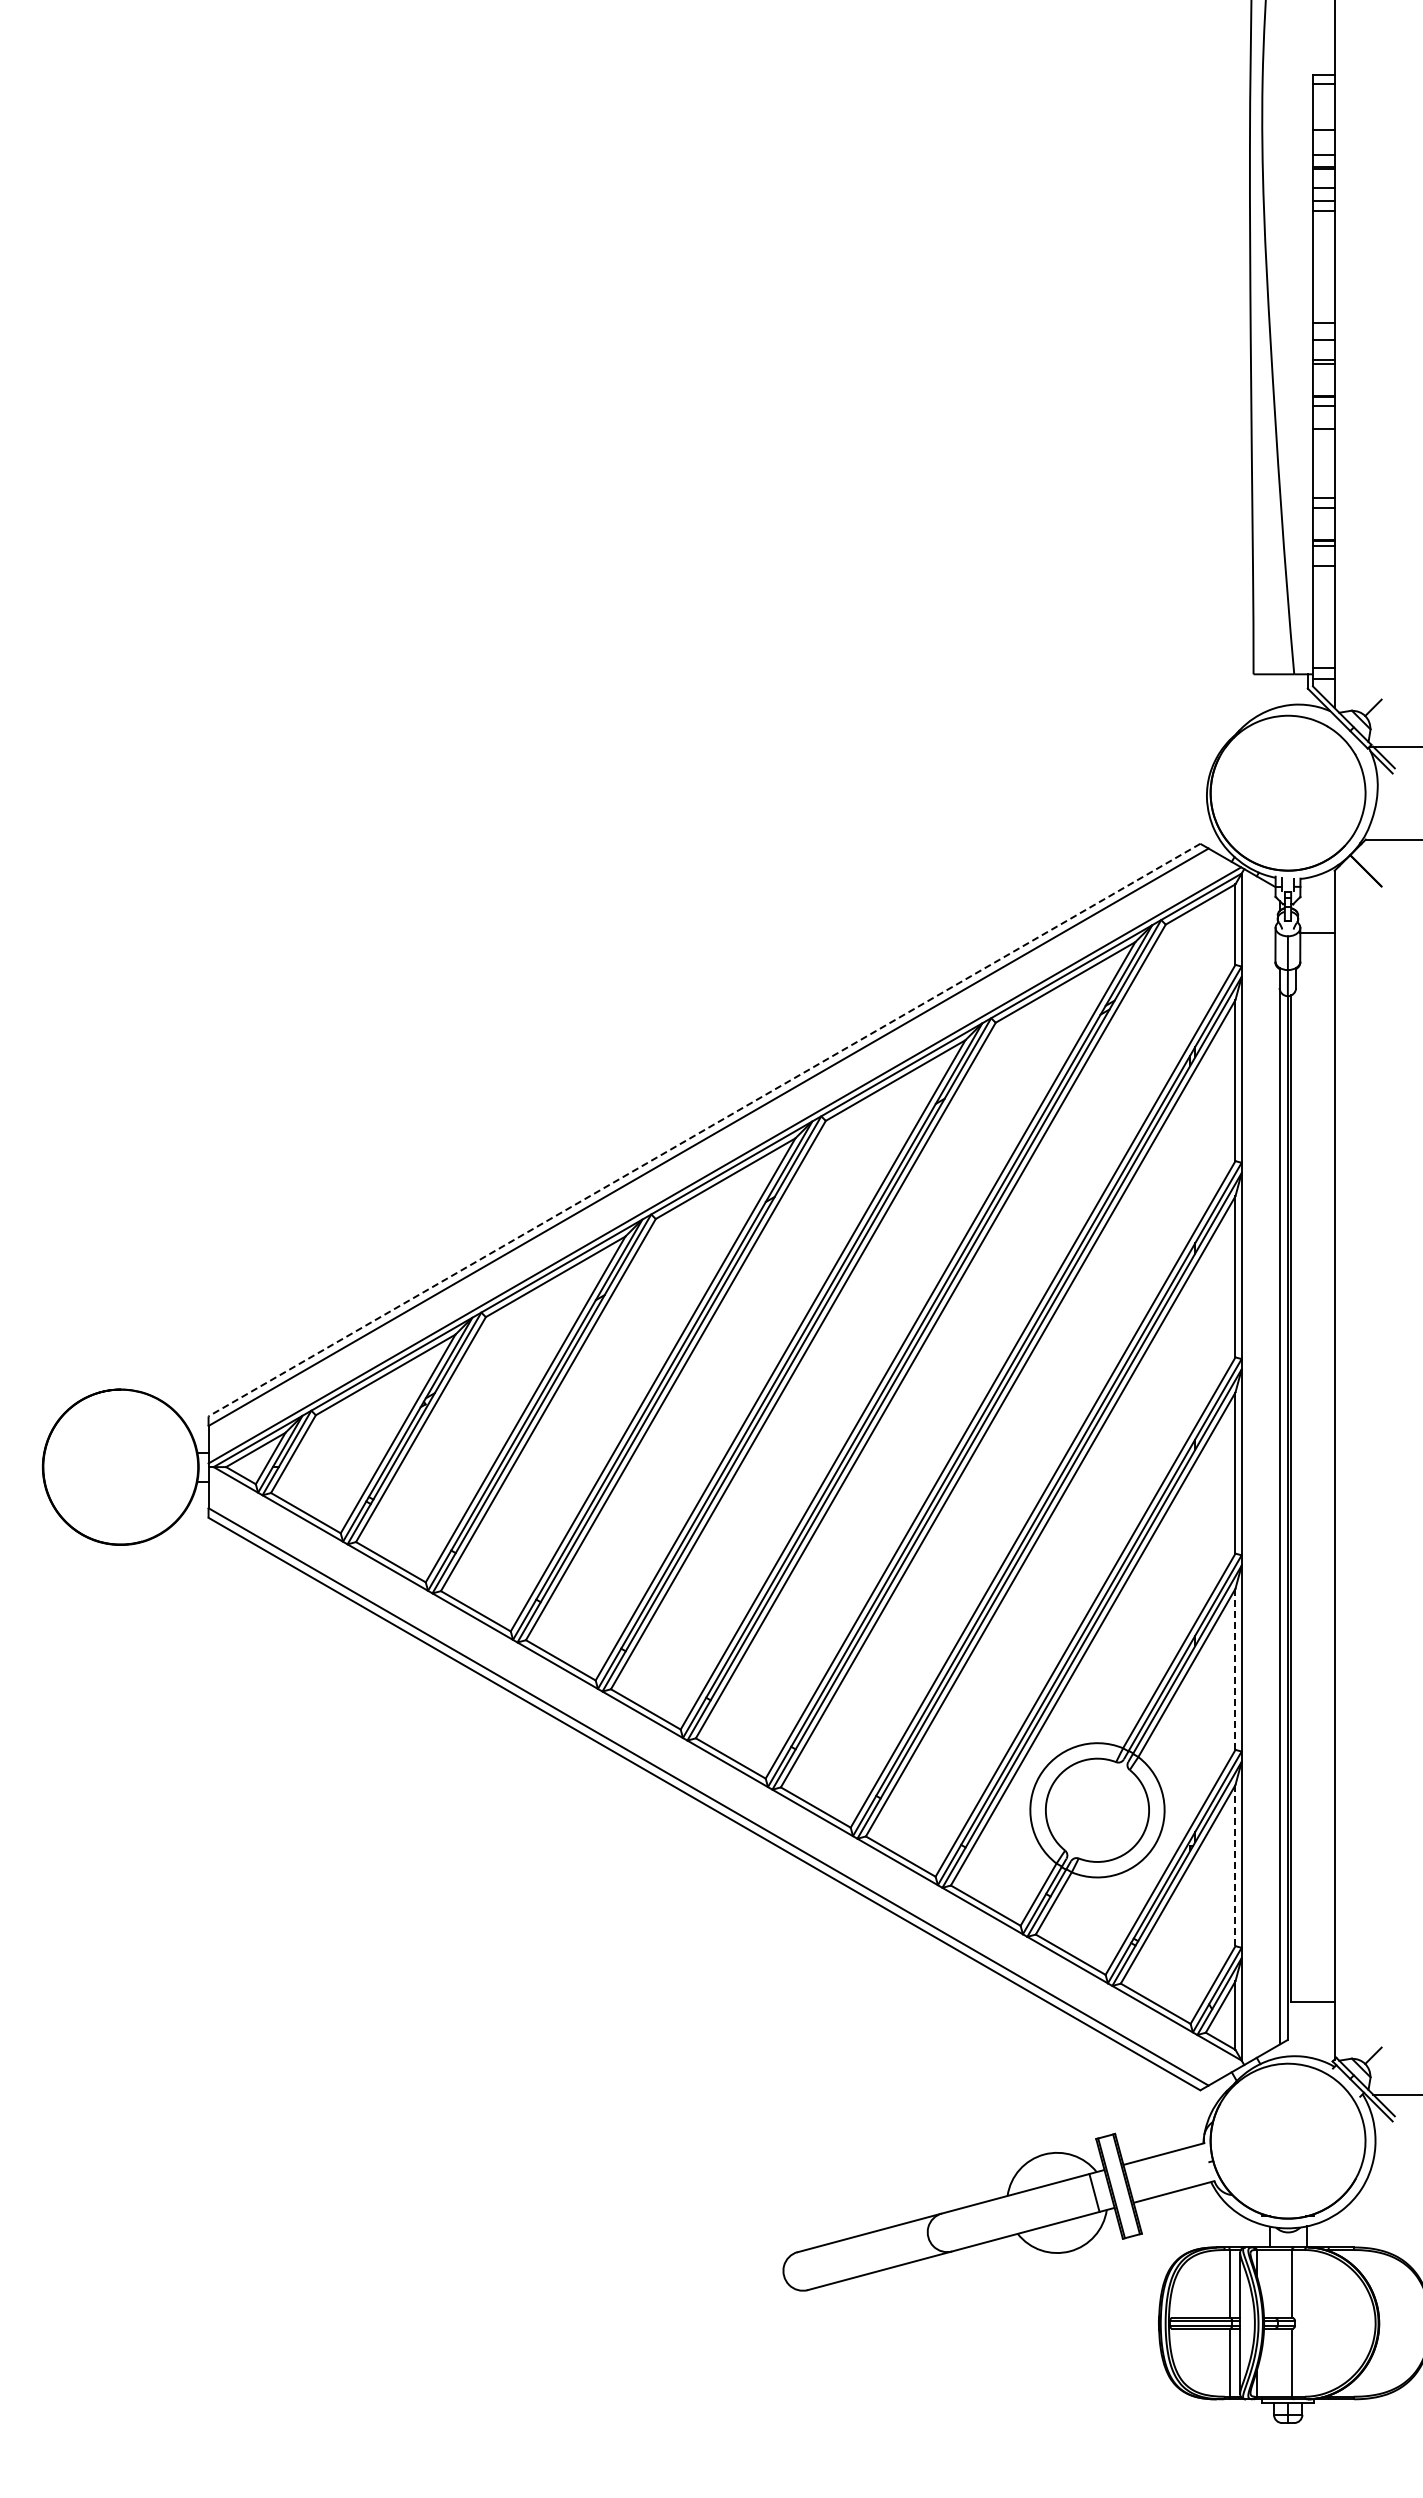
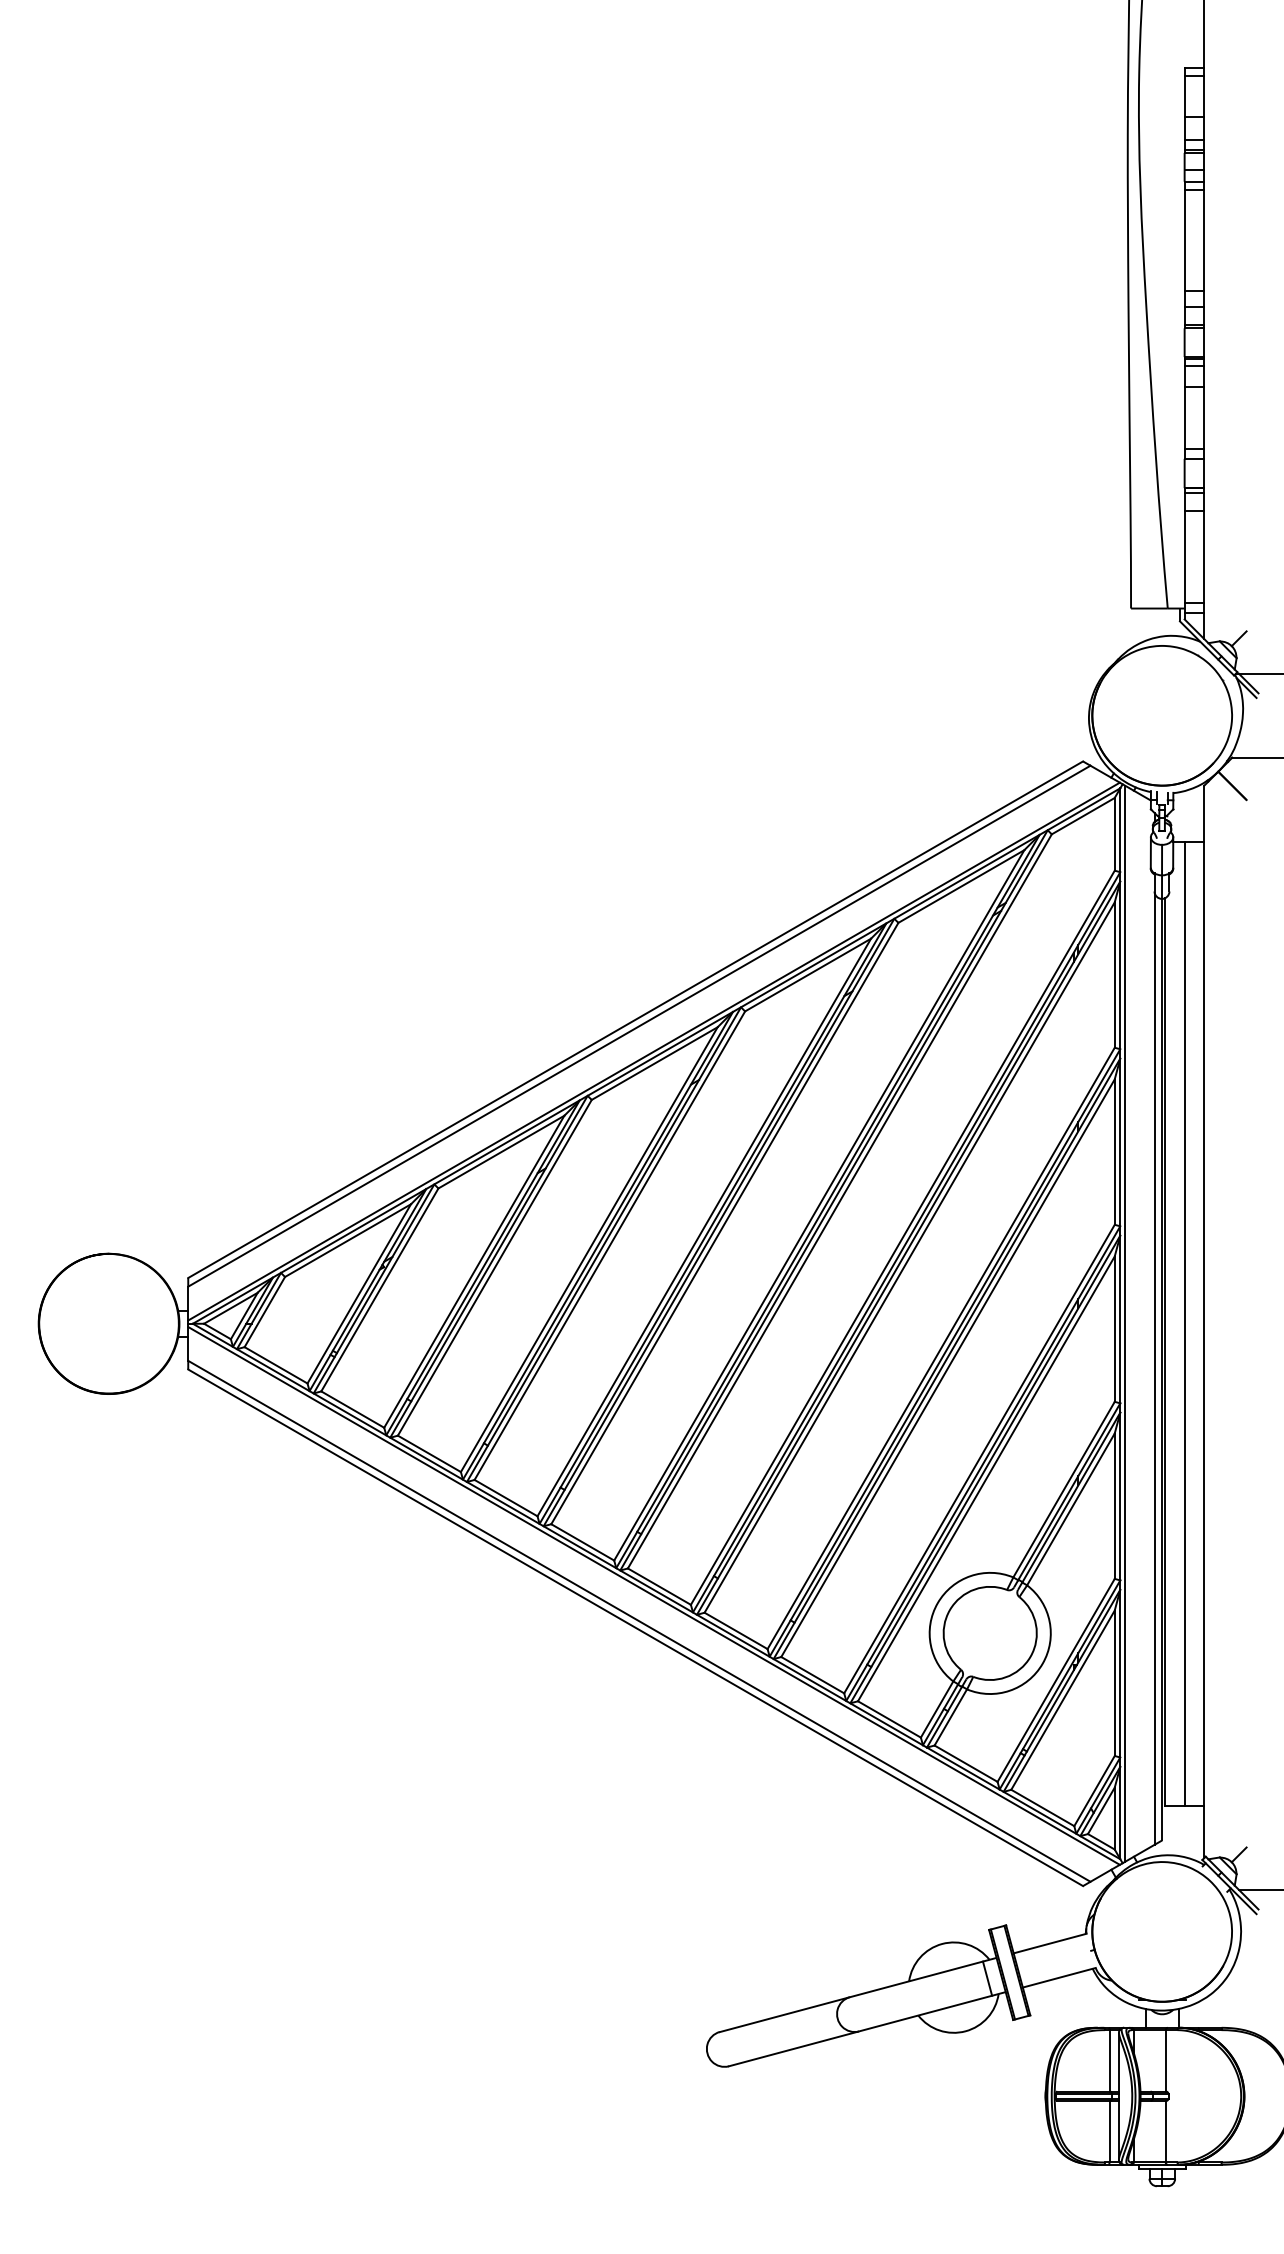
line: (704, 1130) -> (635, 1020), dashed -> solid
line: (1247, 1466) -> (1125, 1323), added
line: (1312, 1466) -> (1184, 1323), added
line: (1235, 1669) -> (1114, 1506), dashed -> solid
line: (724, 1768) -> (653, 1595), added
line: (1235, 1865) -> (1114, 1683), dashed -> solid

